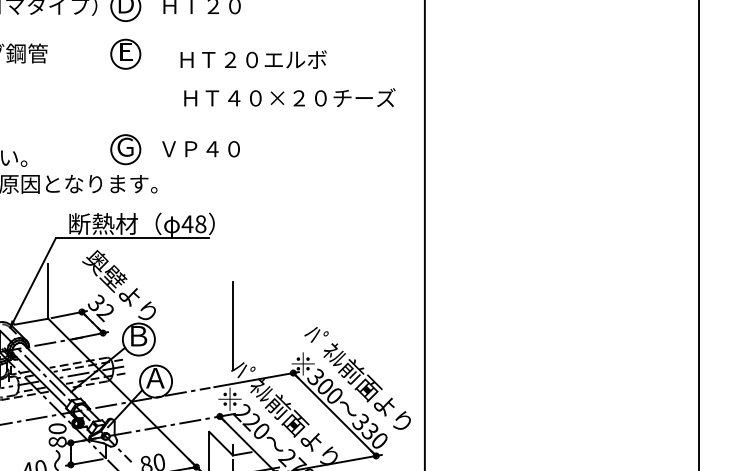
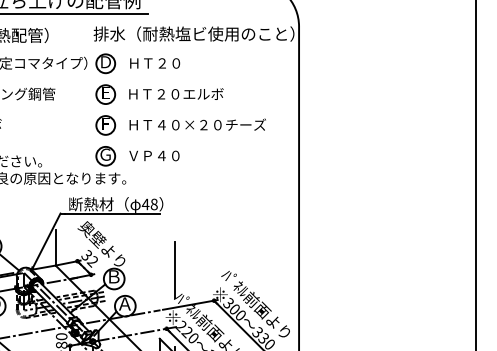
text: (253, 58) -> (176, 93), moved
text: (289, 97) -> (197, 124), moved
part: (125, 102) -> (105, 125), added

